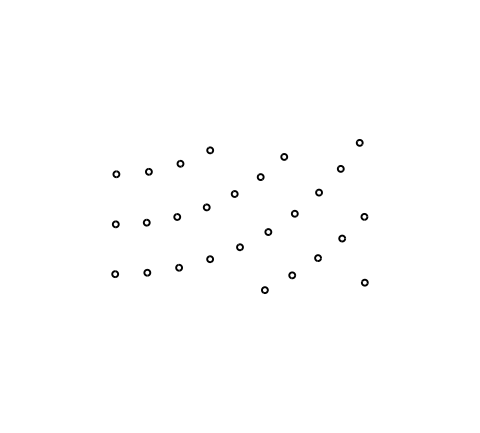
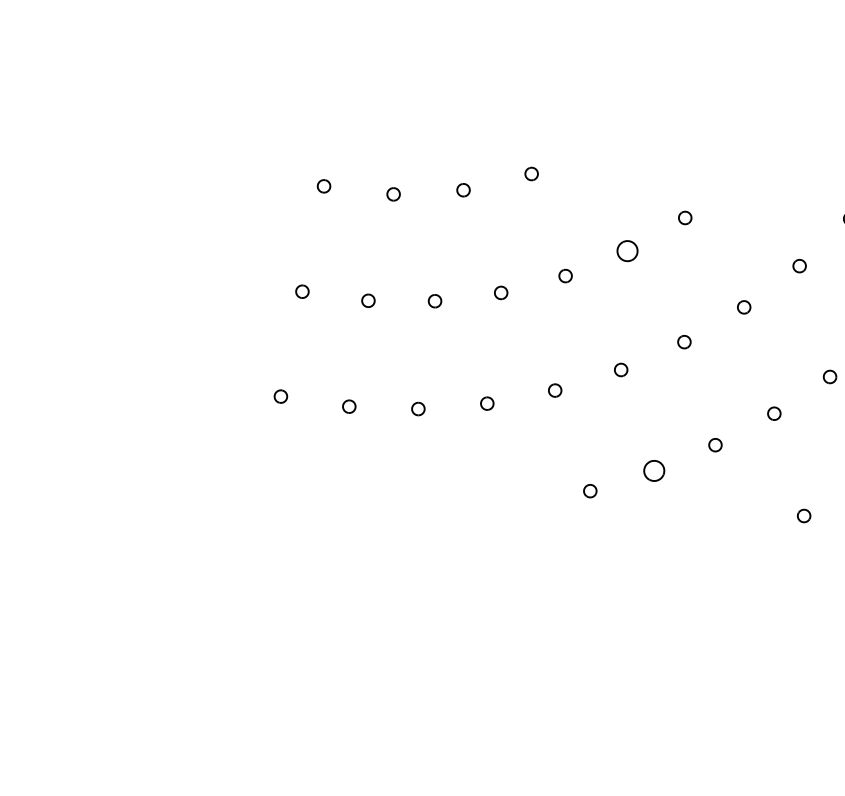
part: (260, 176) -> (627, 249), size x1.6
part: (291, 275) -> (652, 471), size x1.6

